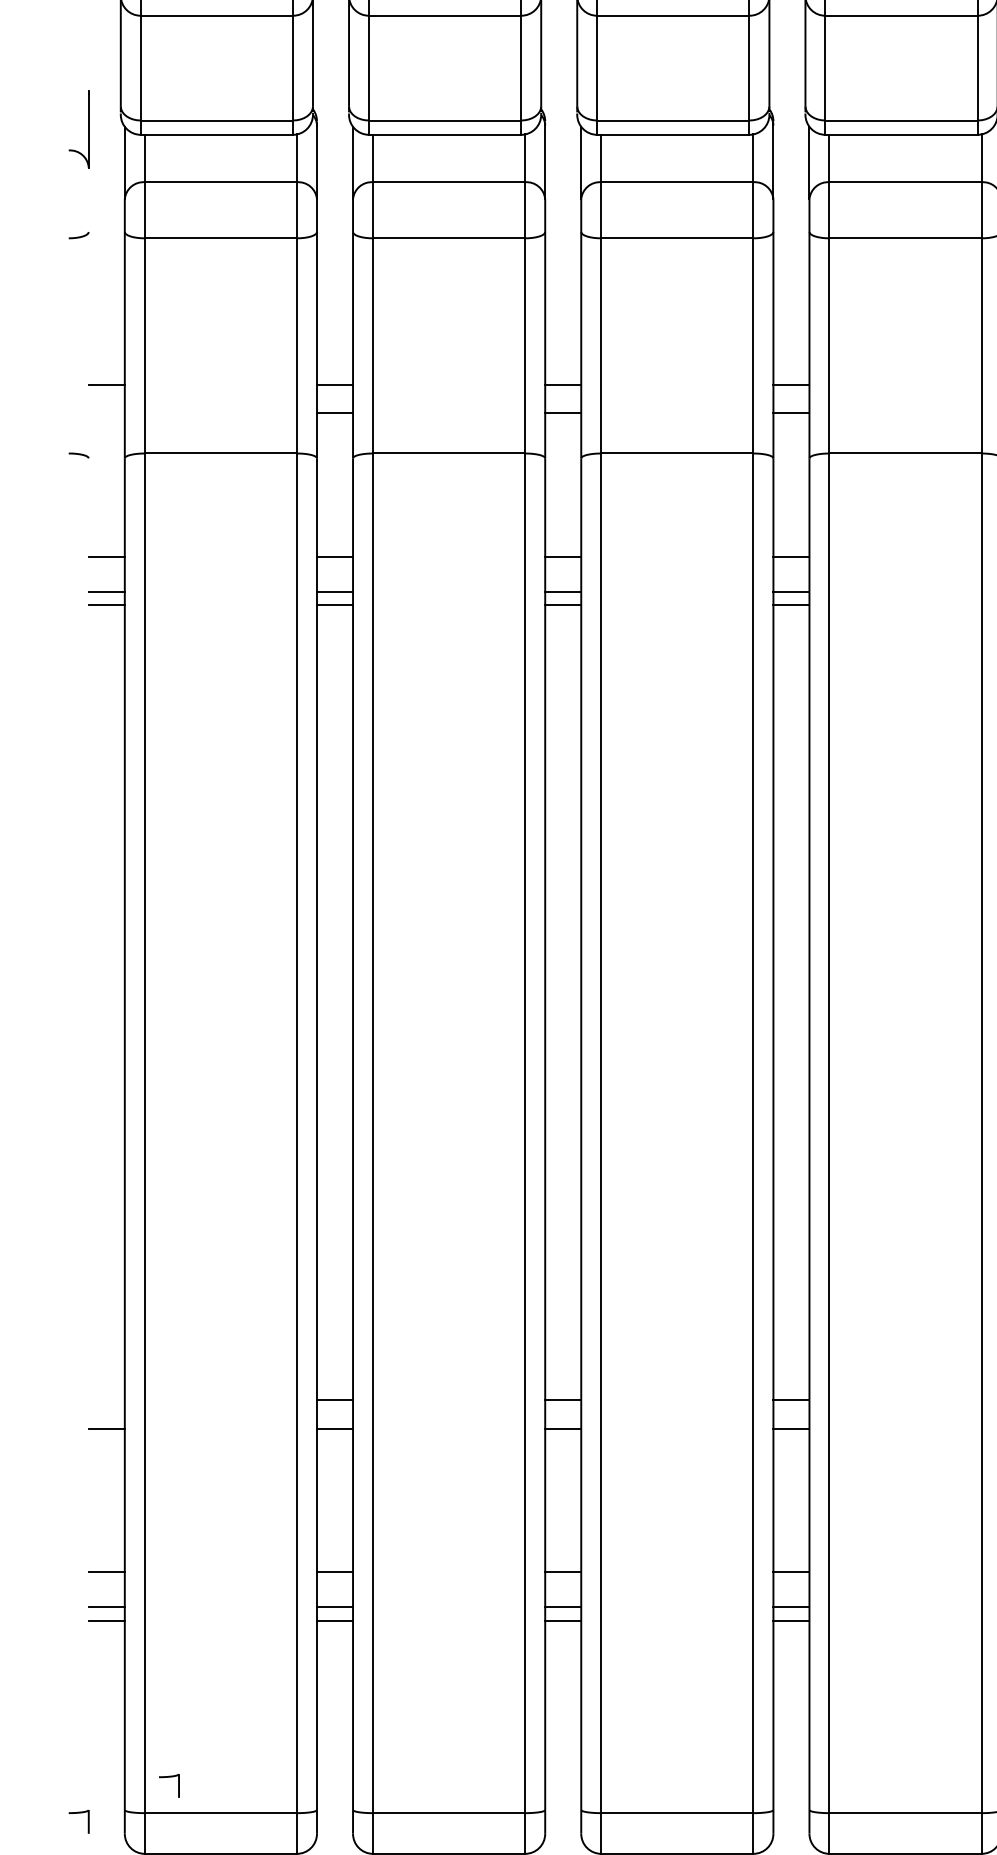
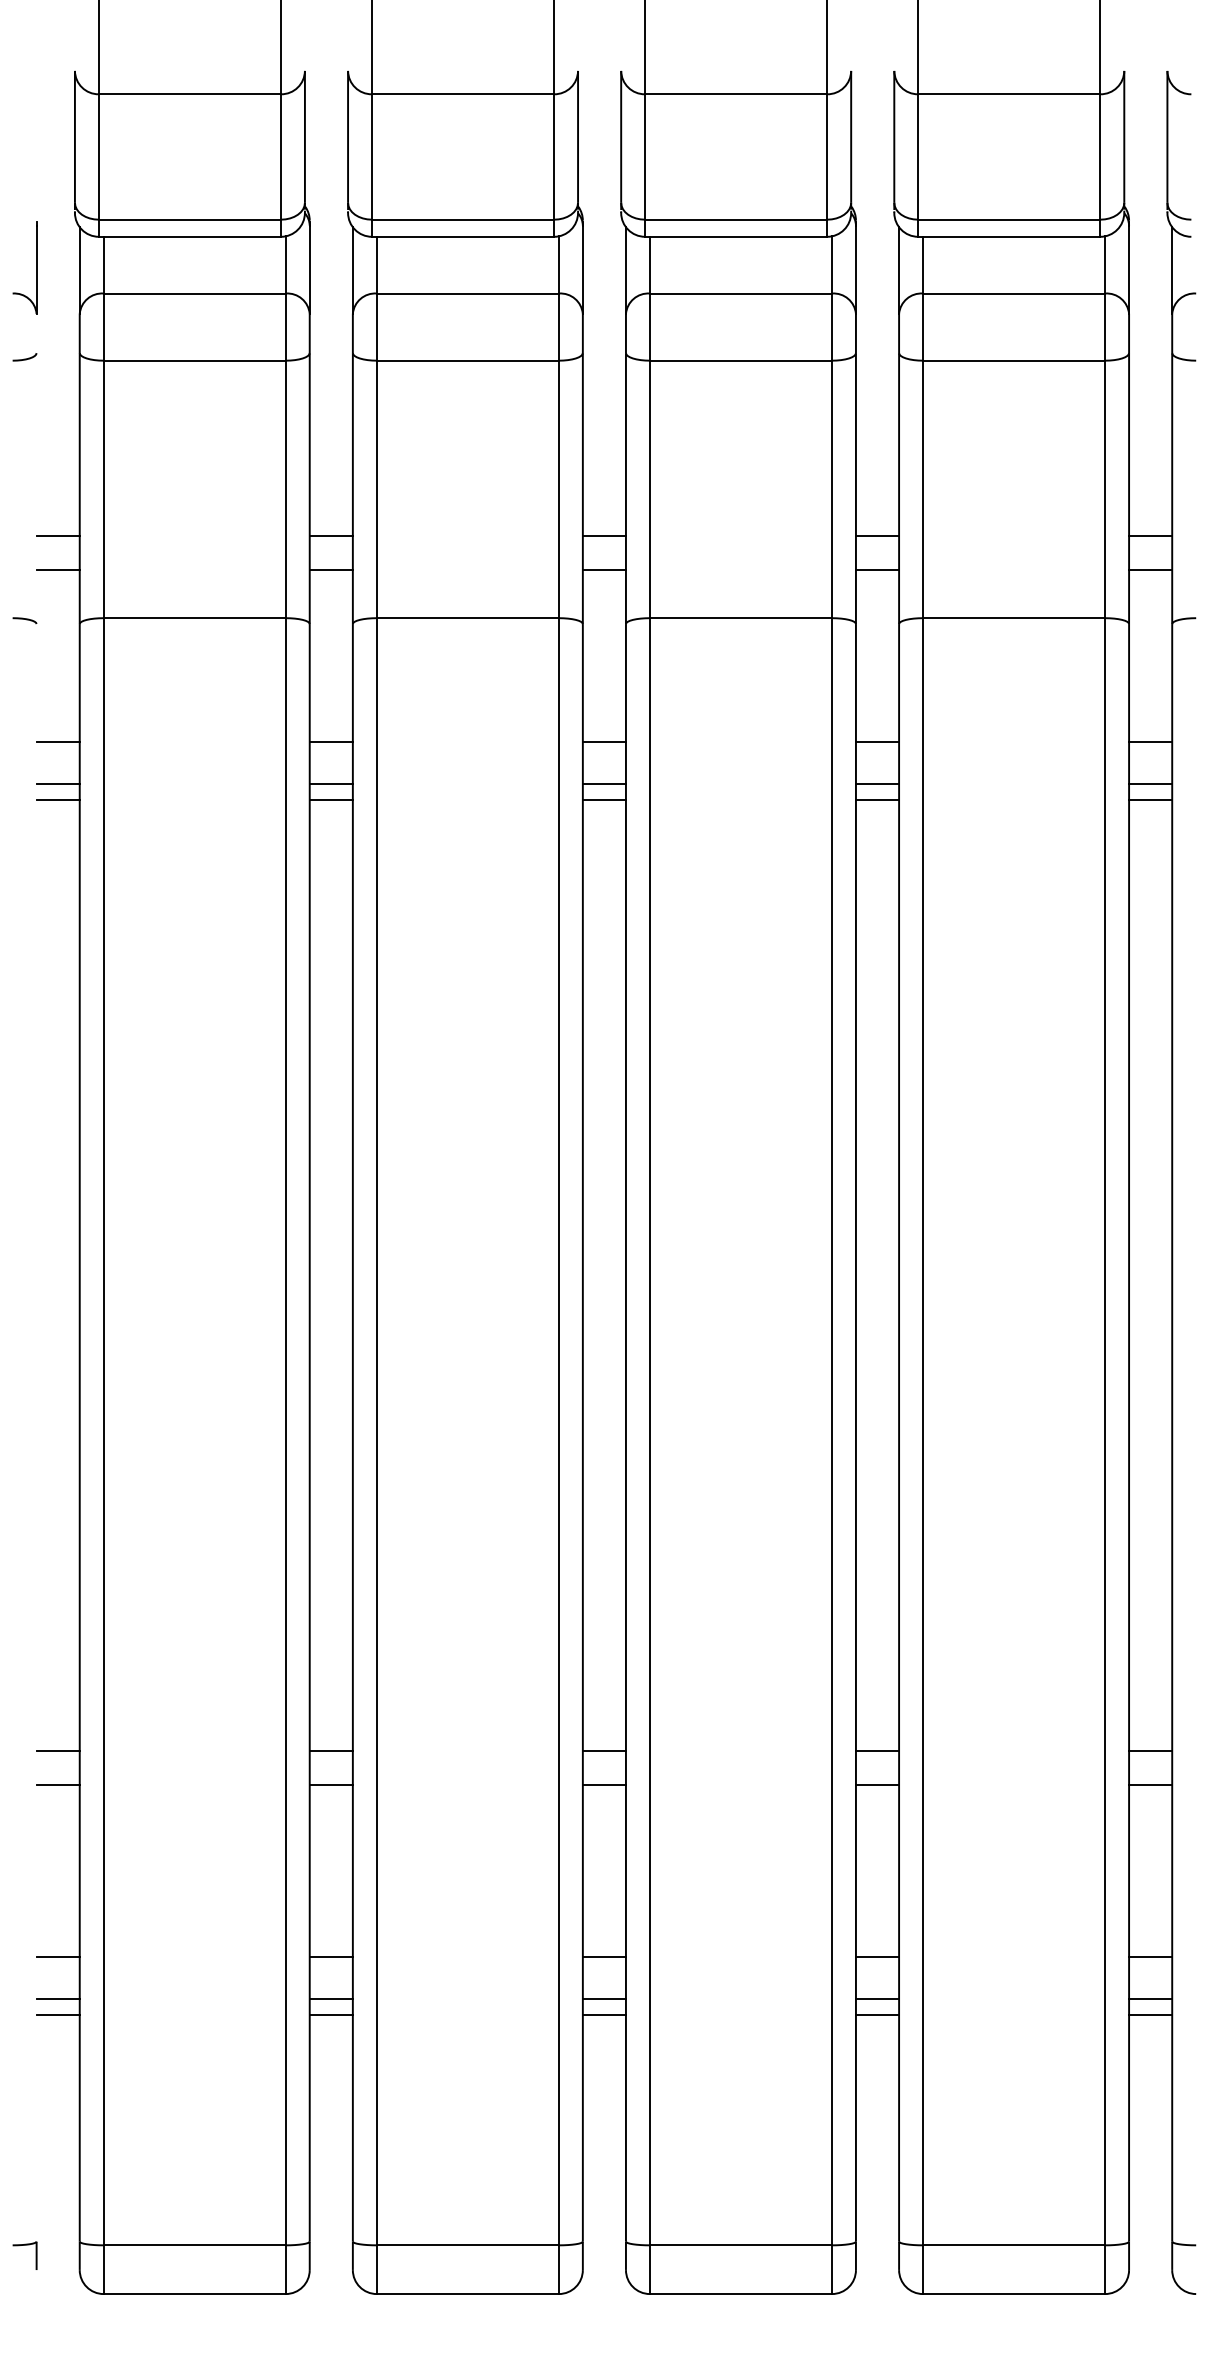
part: (88, 128) -> (36, 267), moved
line: (106, 412) -> (57, 569), added
line: (106, 1399) -> (57, 1750), added
part: (168, 1777) -> (132, 2202), removed

